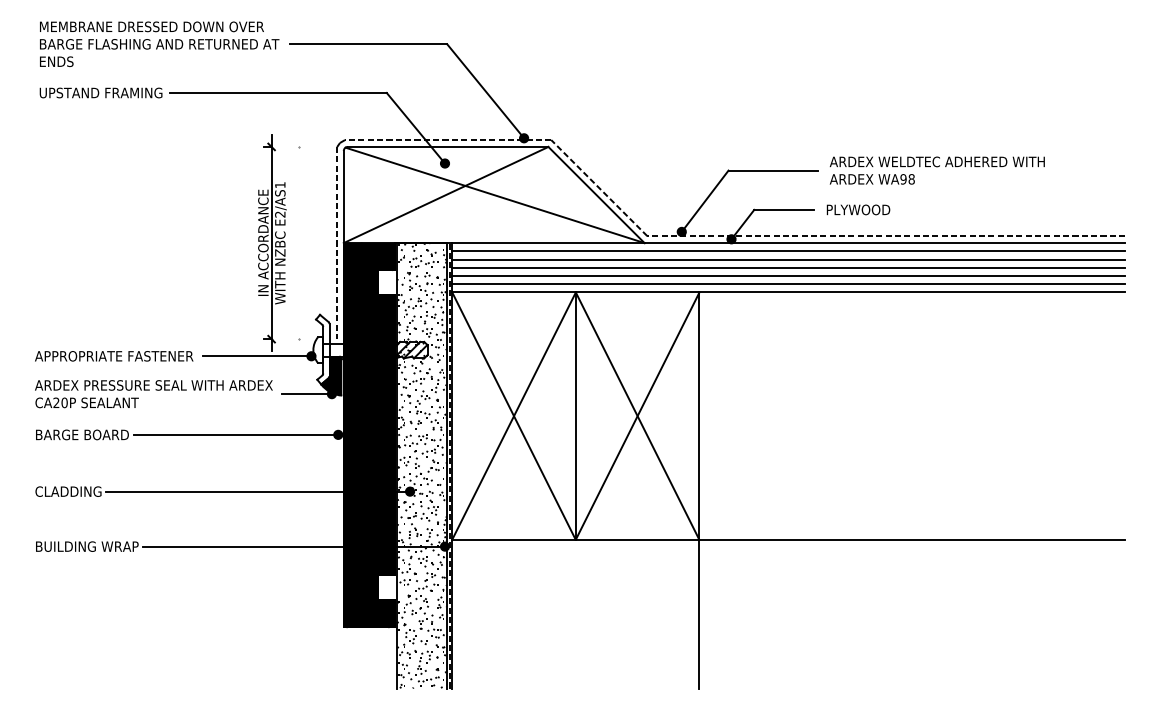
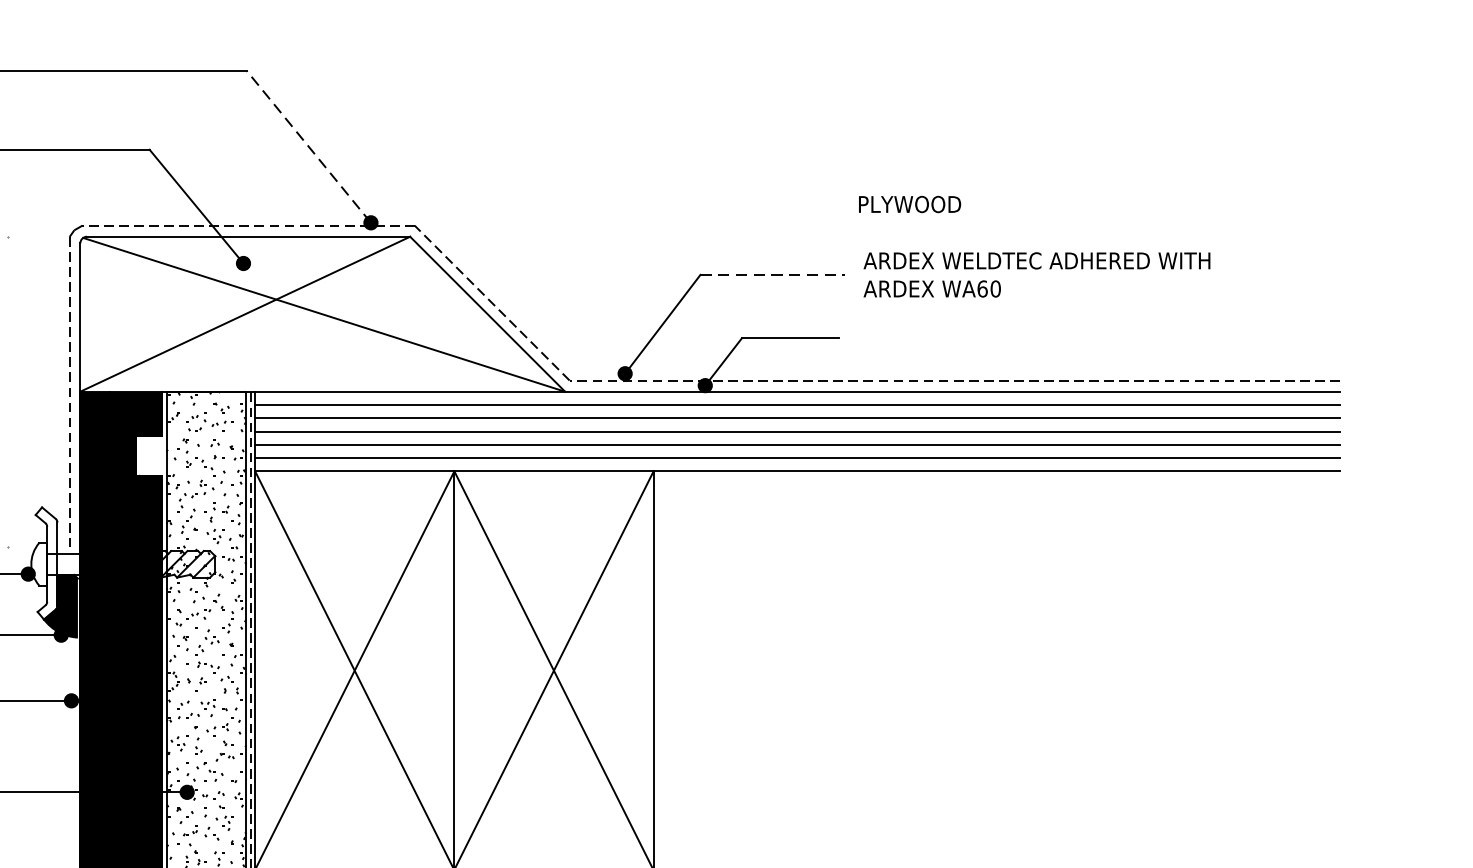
line: (485, 91) -> (308, 147), solid -> dashed
line: (773, 170) -> (772, 274), solid -> dashed
text: (907, 179) -> (988, 289), WA98 -> WA60
text: (858, 209) -> (909, 203), moved

